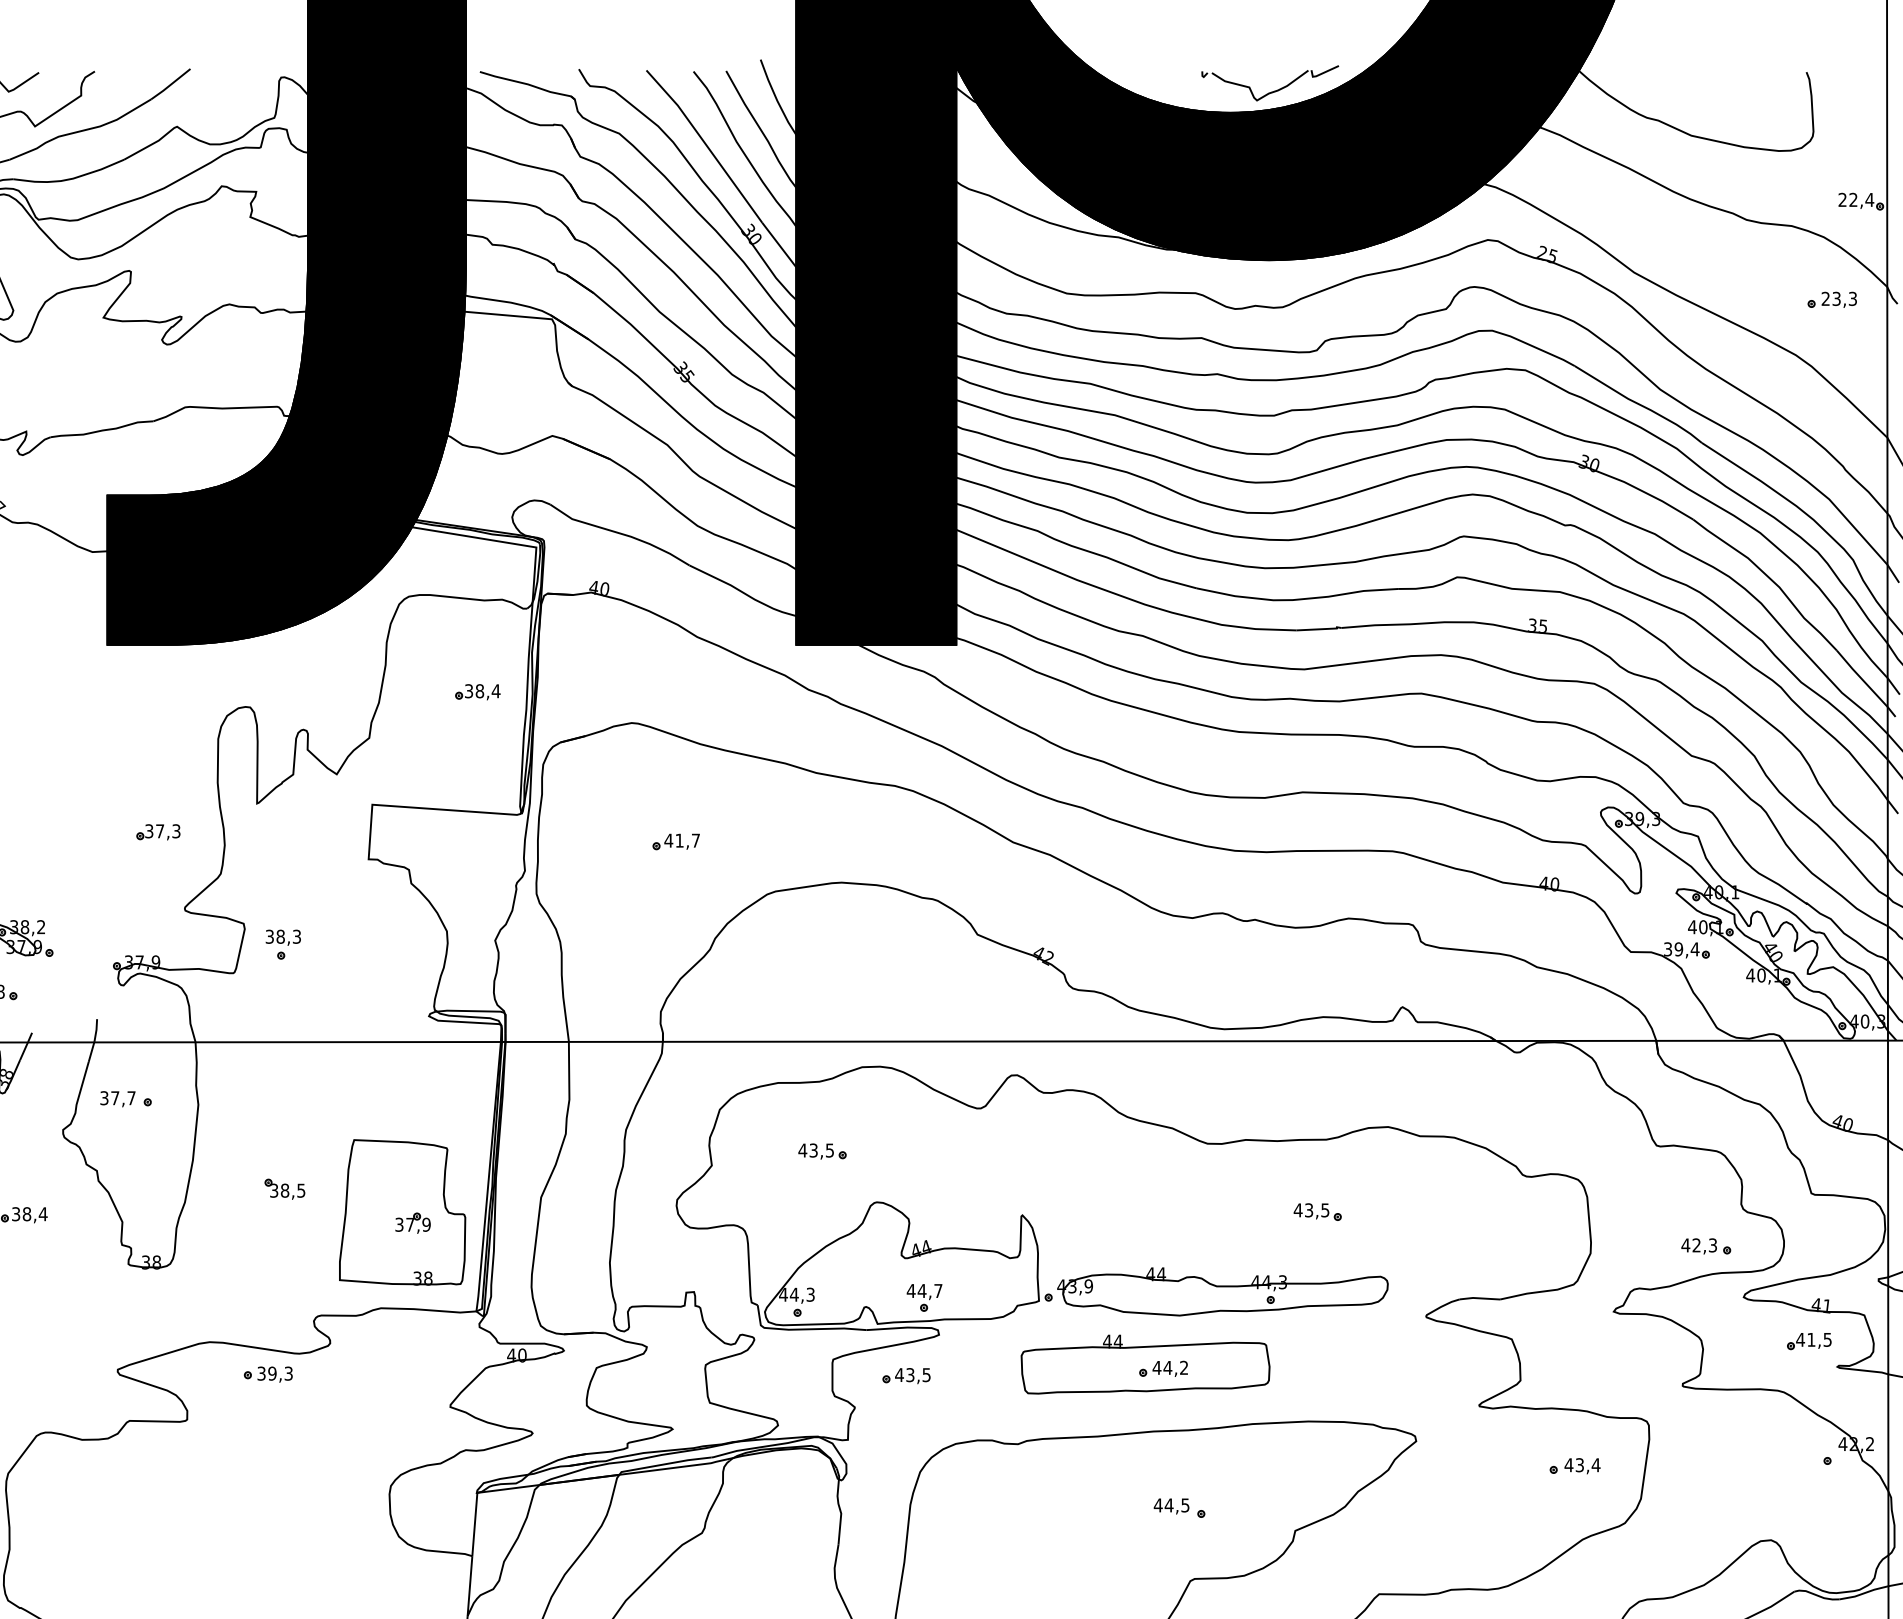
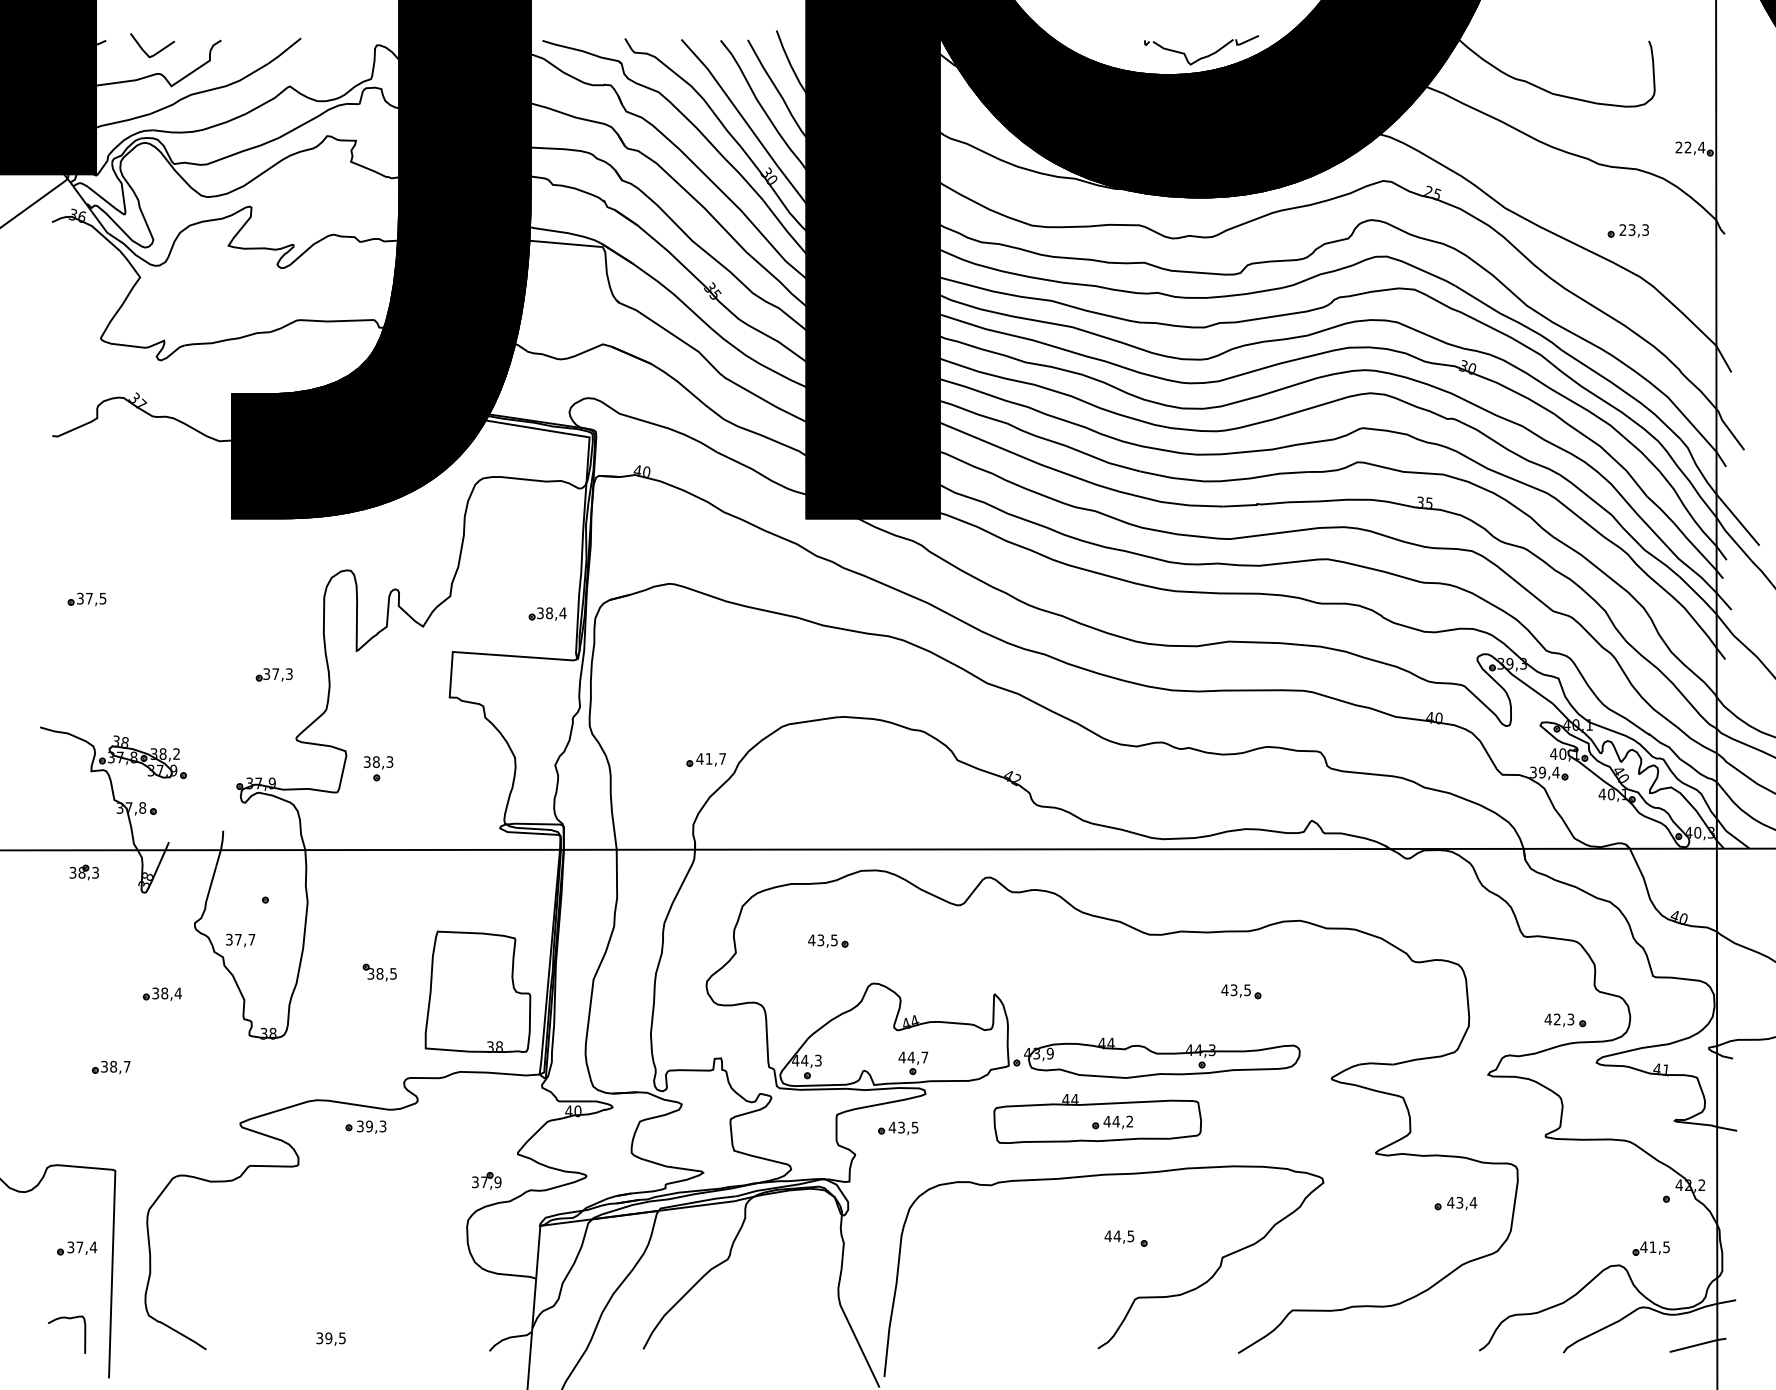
part: (1831, 299) -> (1627, 230), moved
part: (477, 691) -> (547, 613), moved
part: (675, 841) -> (705, 759), moved
text: (117, 1099) -> (240, 940), moved
part: (412, 1222) -> (486, 1180), moved
part: (1808, 1341) -> (1650, 1248), moved

